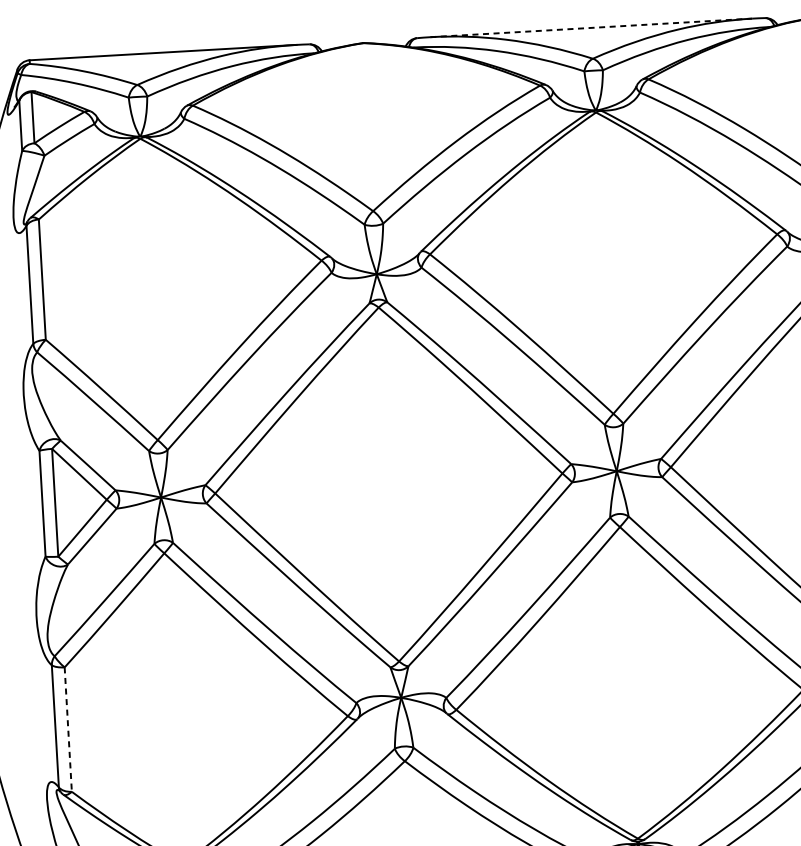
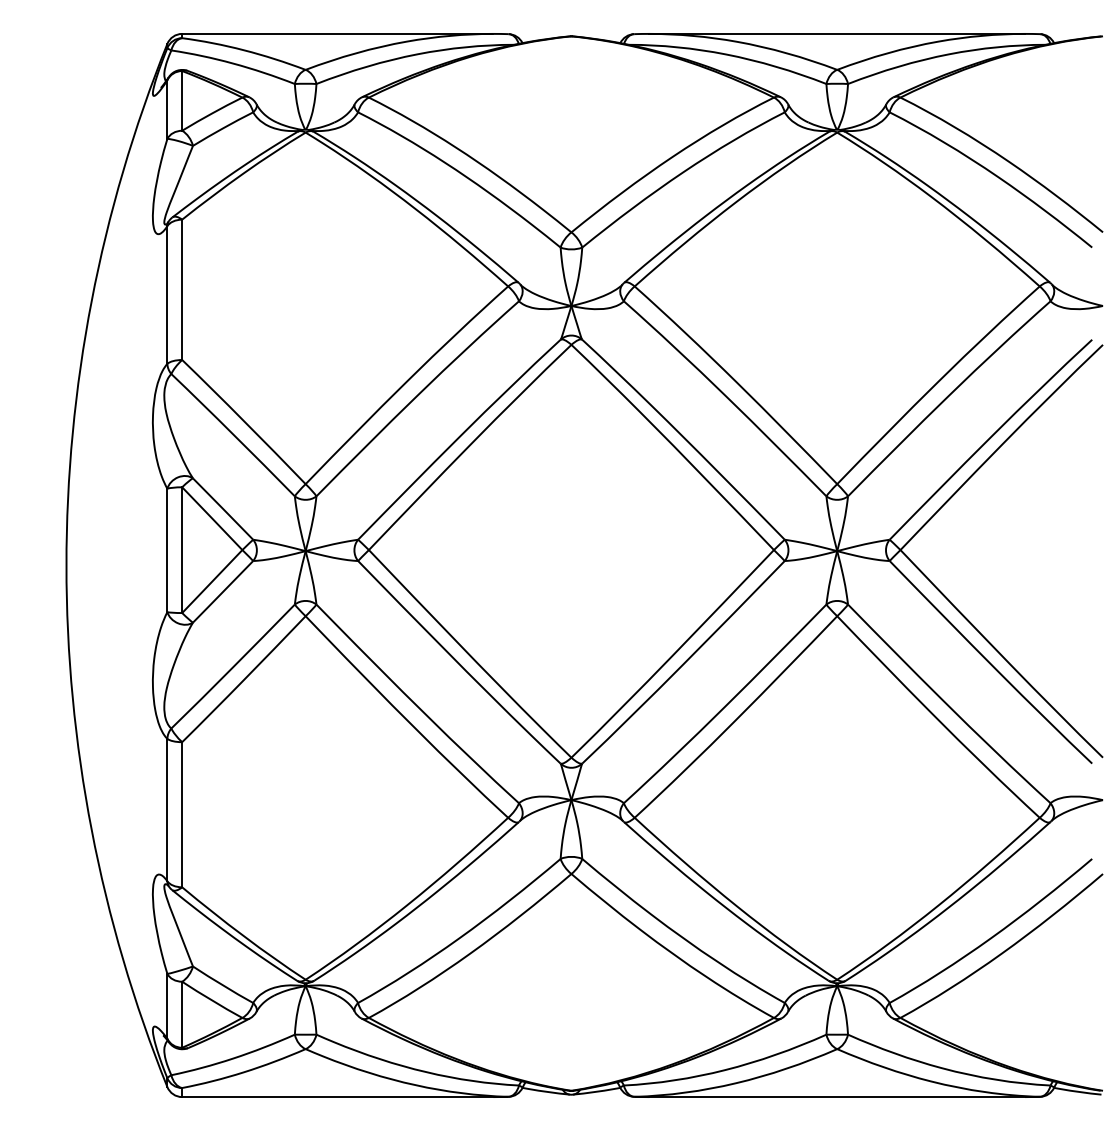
line: (591, 27) -> (837, 33), dashed -> solid
line: (68, 729) -> (182, 814), dashed -> solid

